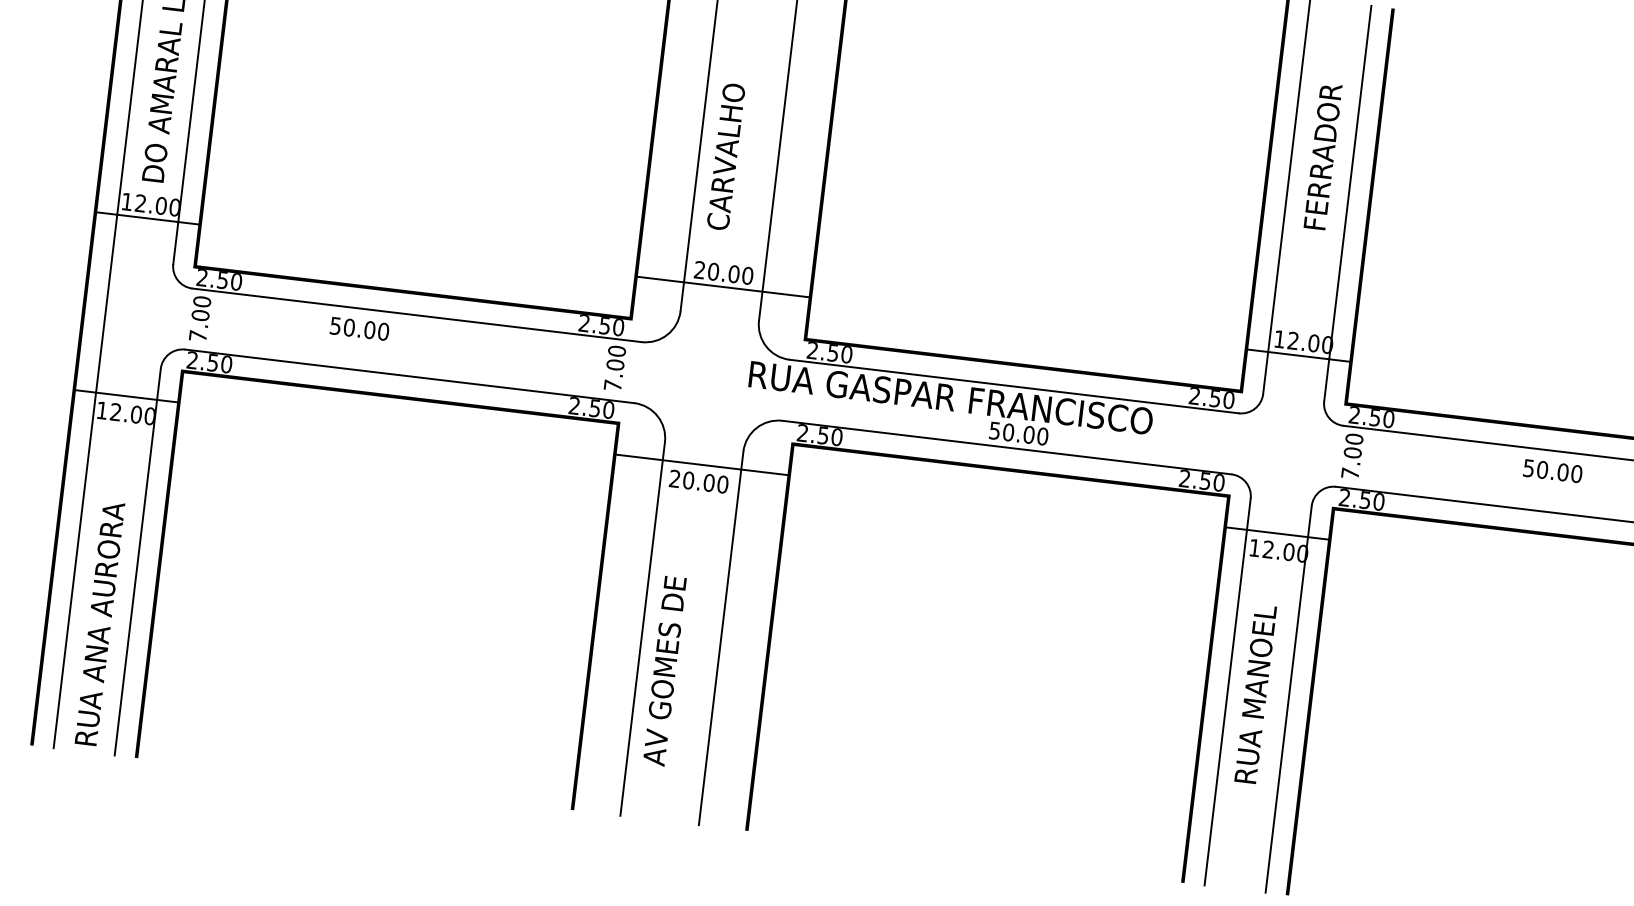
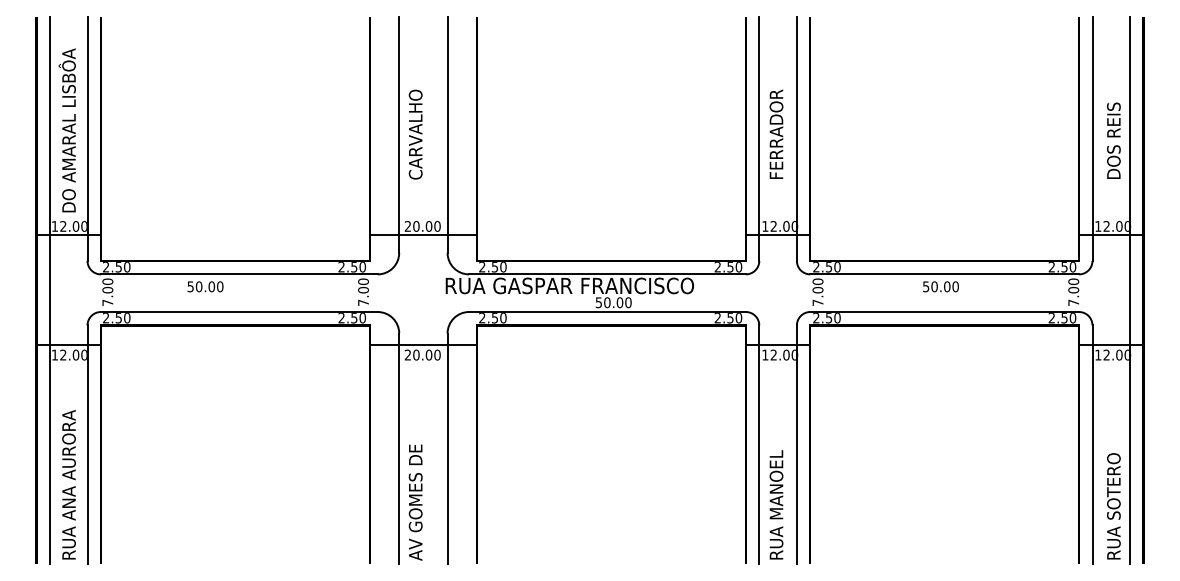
text: (1323, 155) -> (776, 133), moved
text: (725, 156) -> (415, 134), moved
text: (664, 670) -> (415, 502), moved
text: (1255, 693) -> (776, 504), moved

